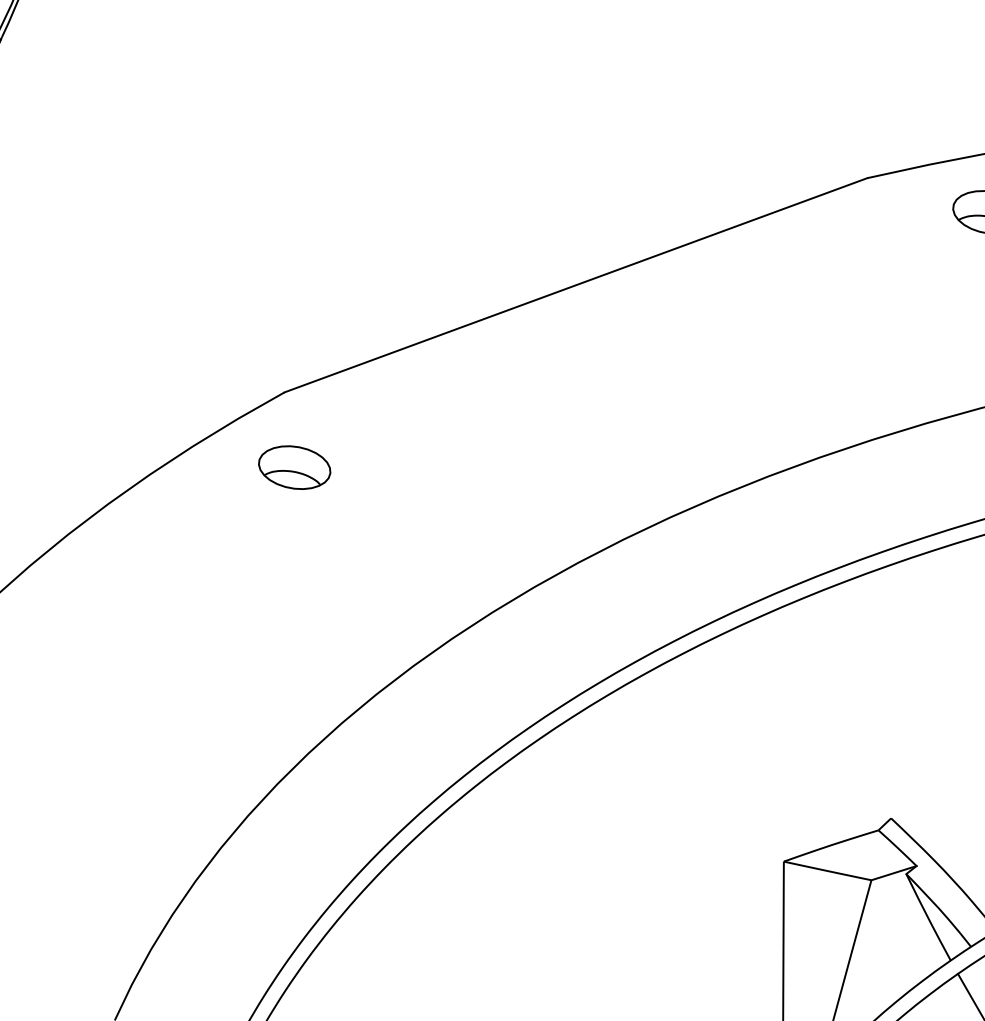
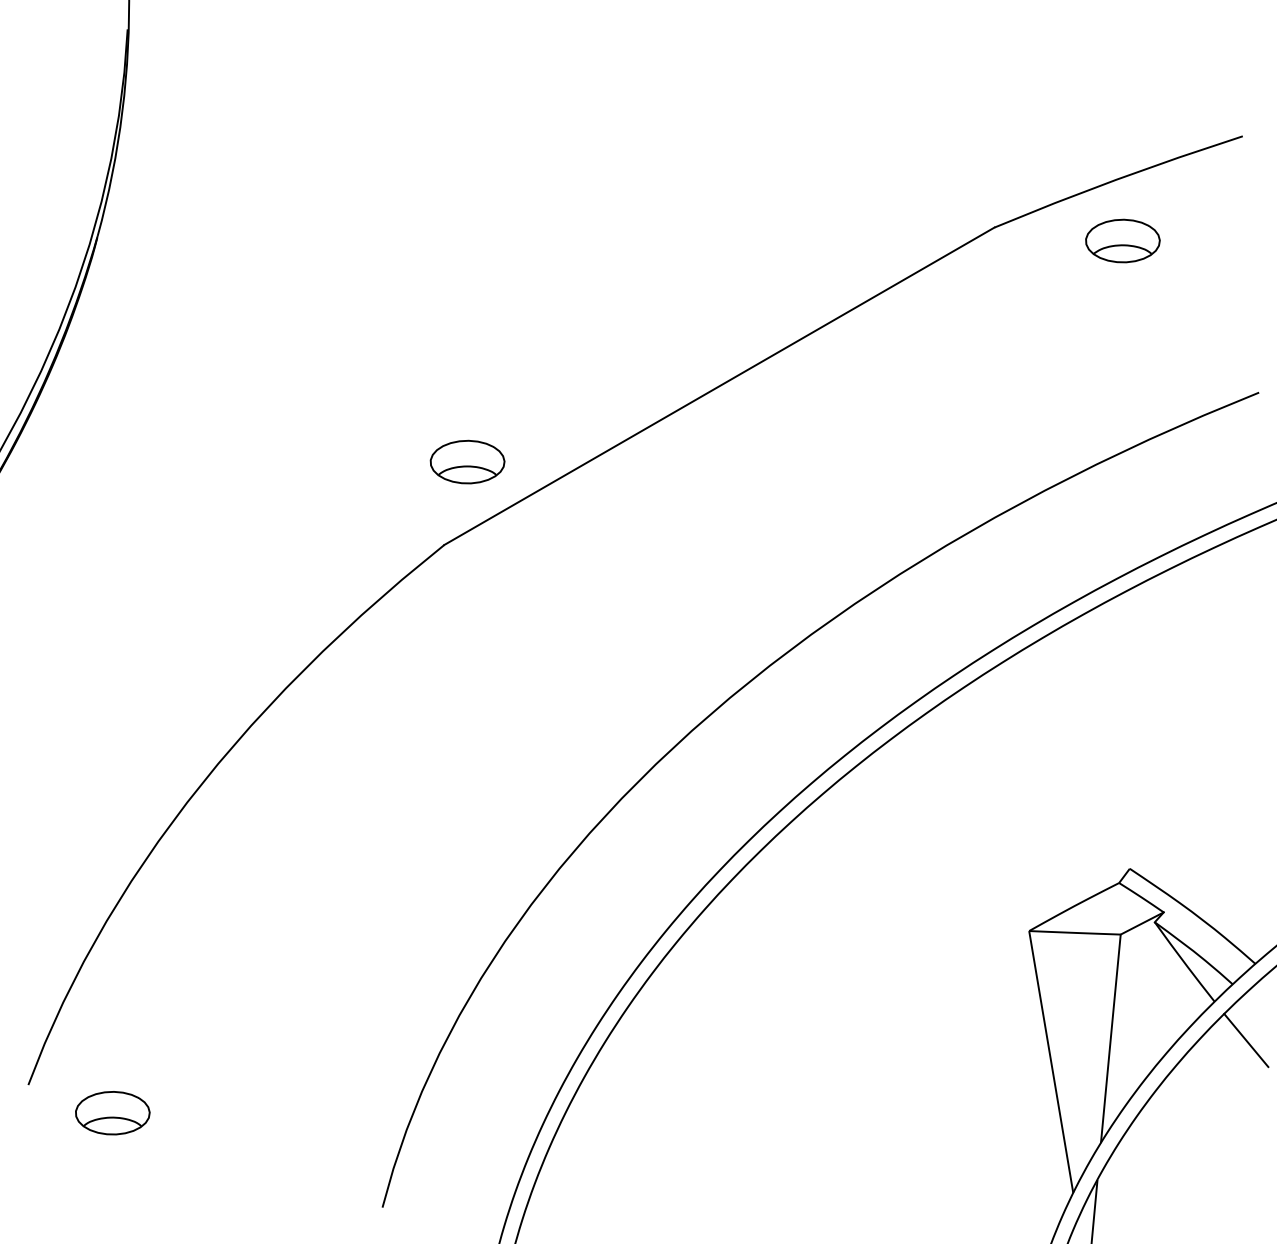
part: (294, 467) -> (467, 461), moved

